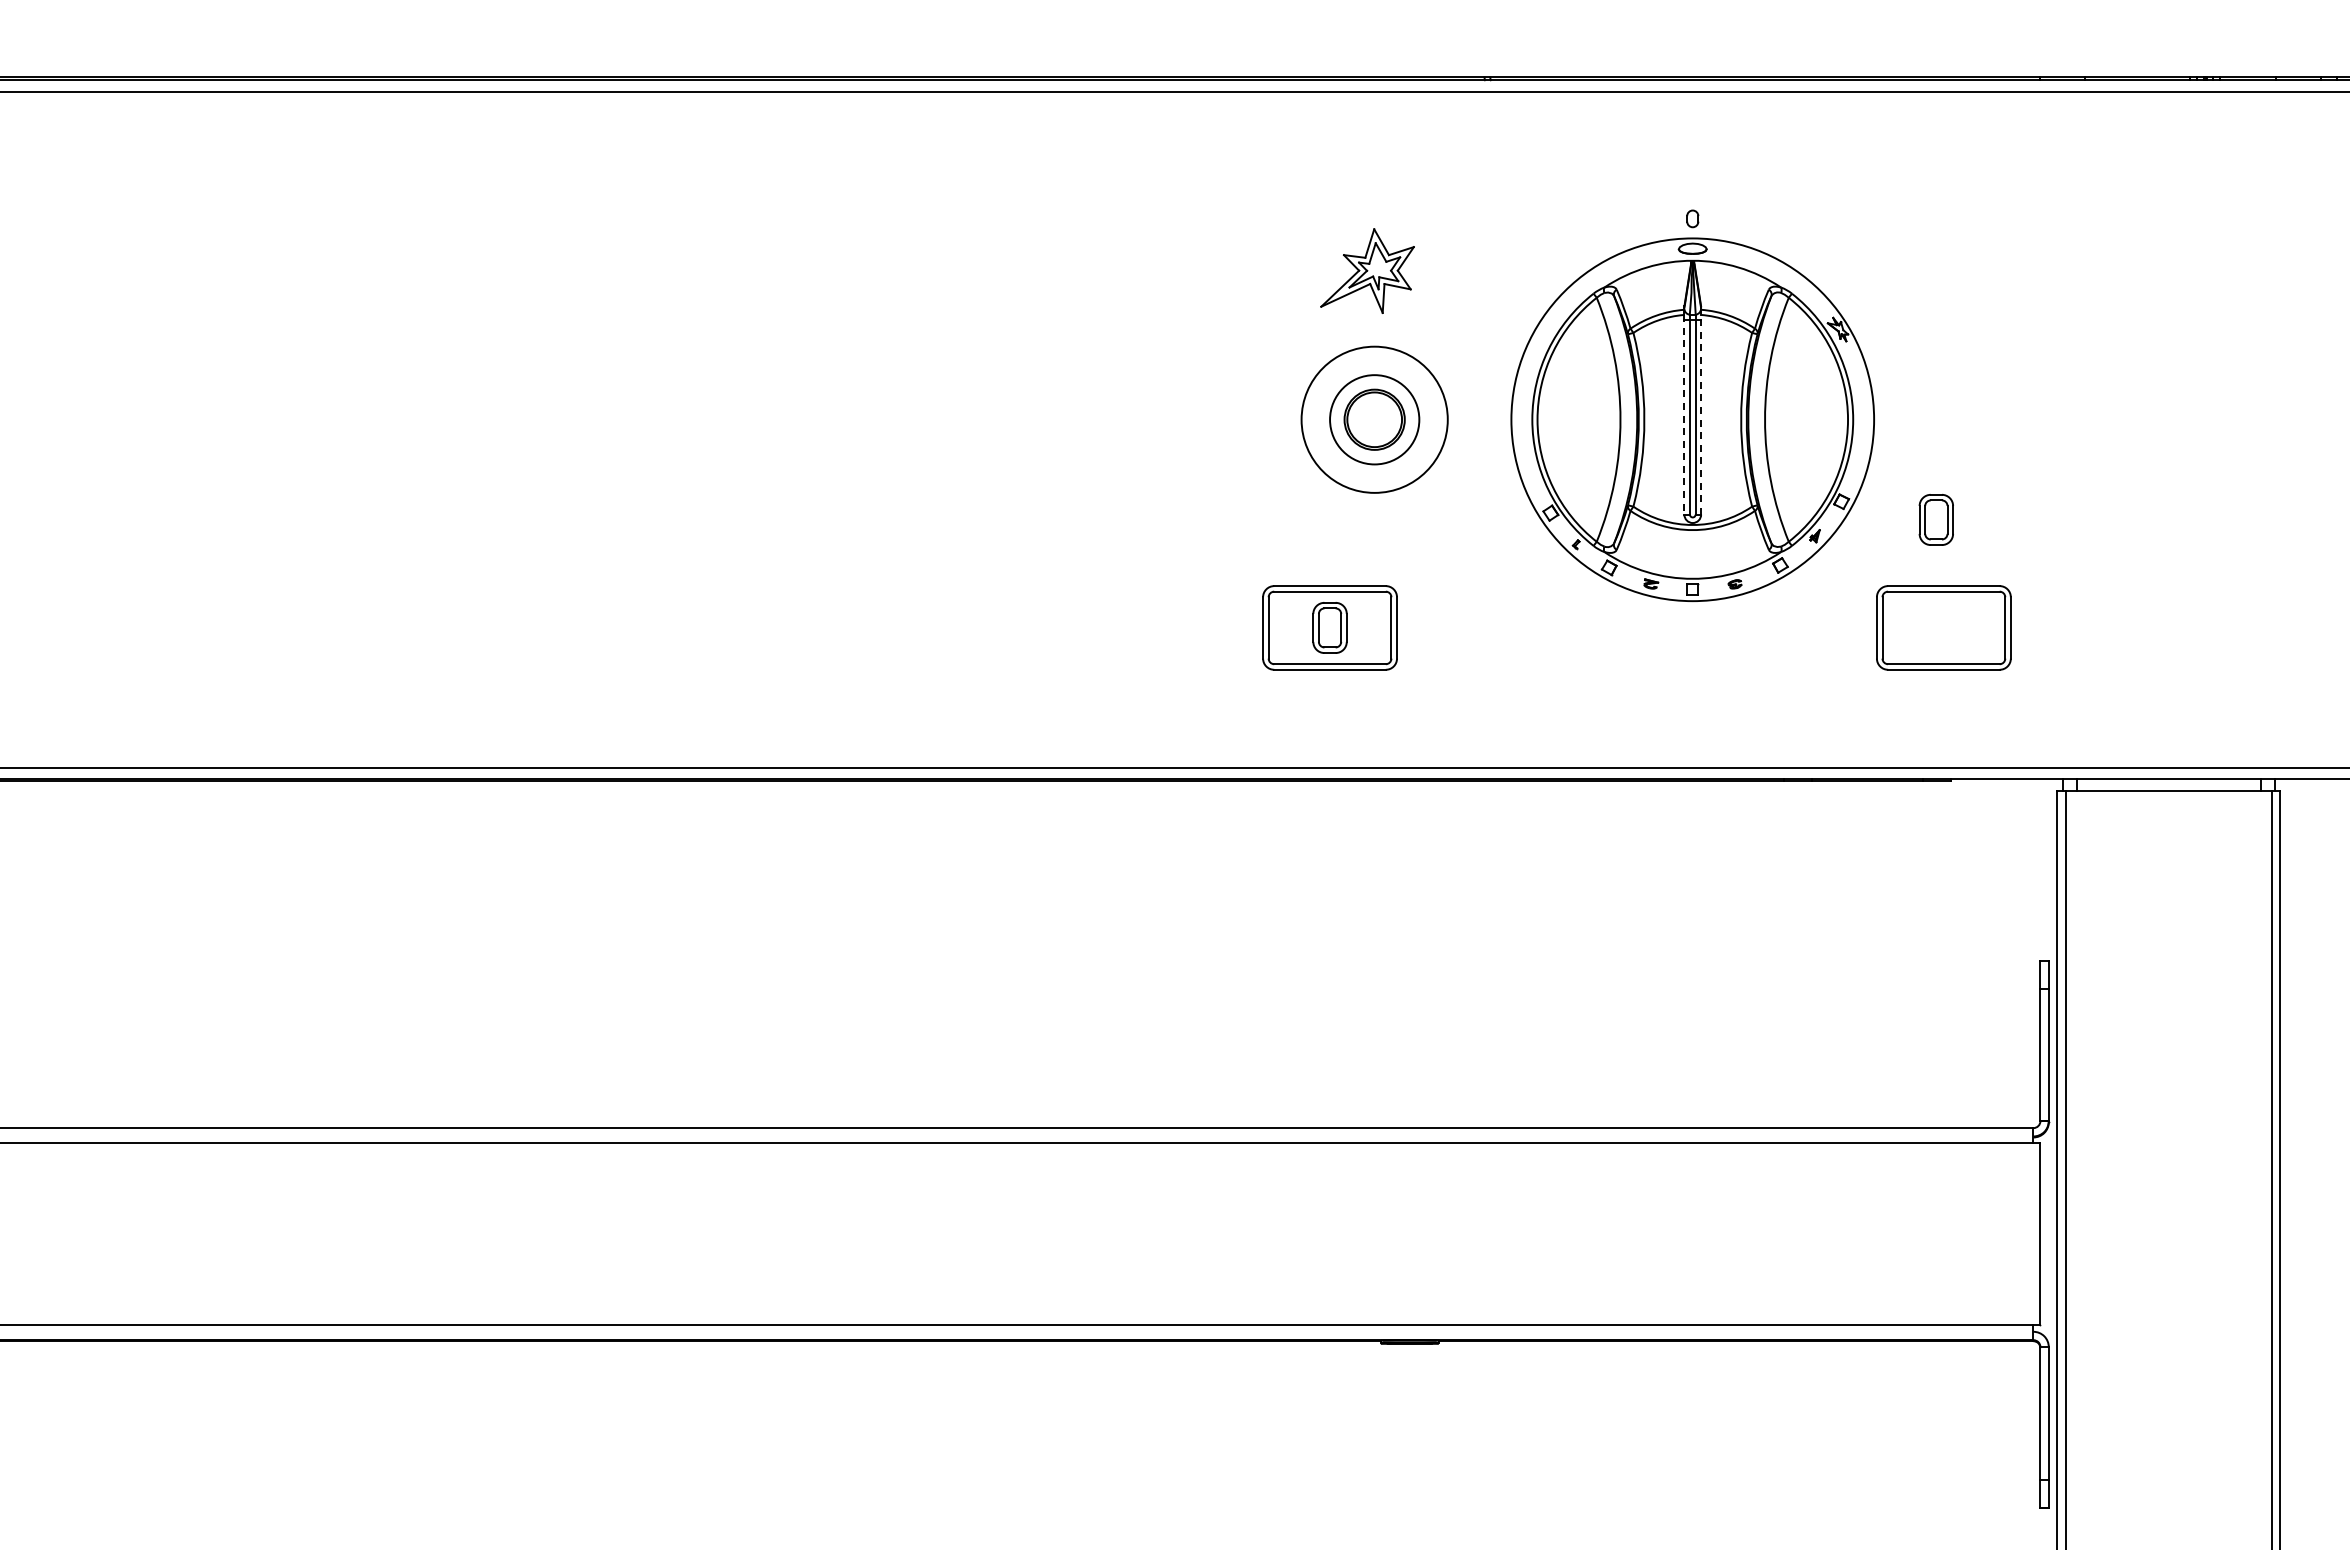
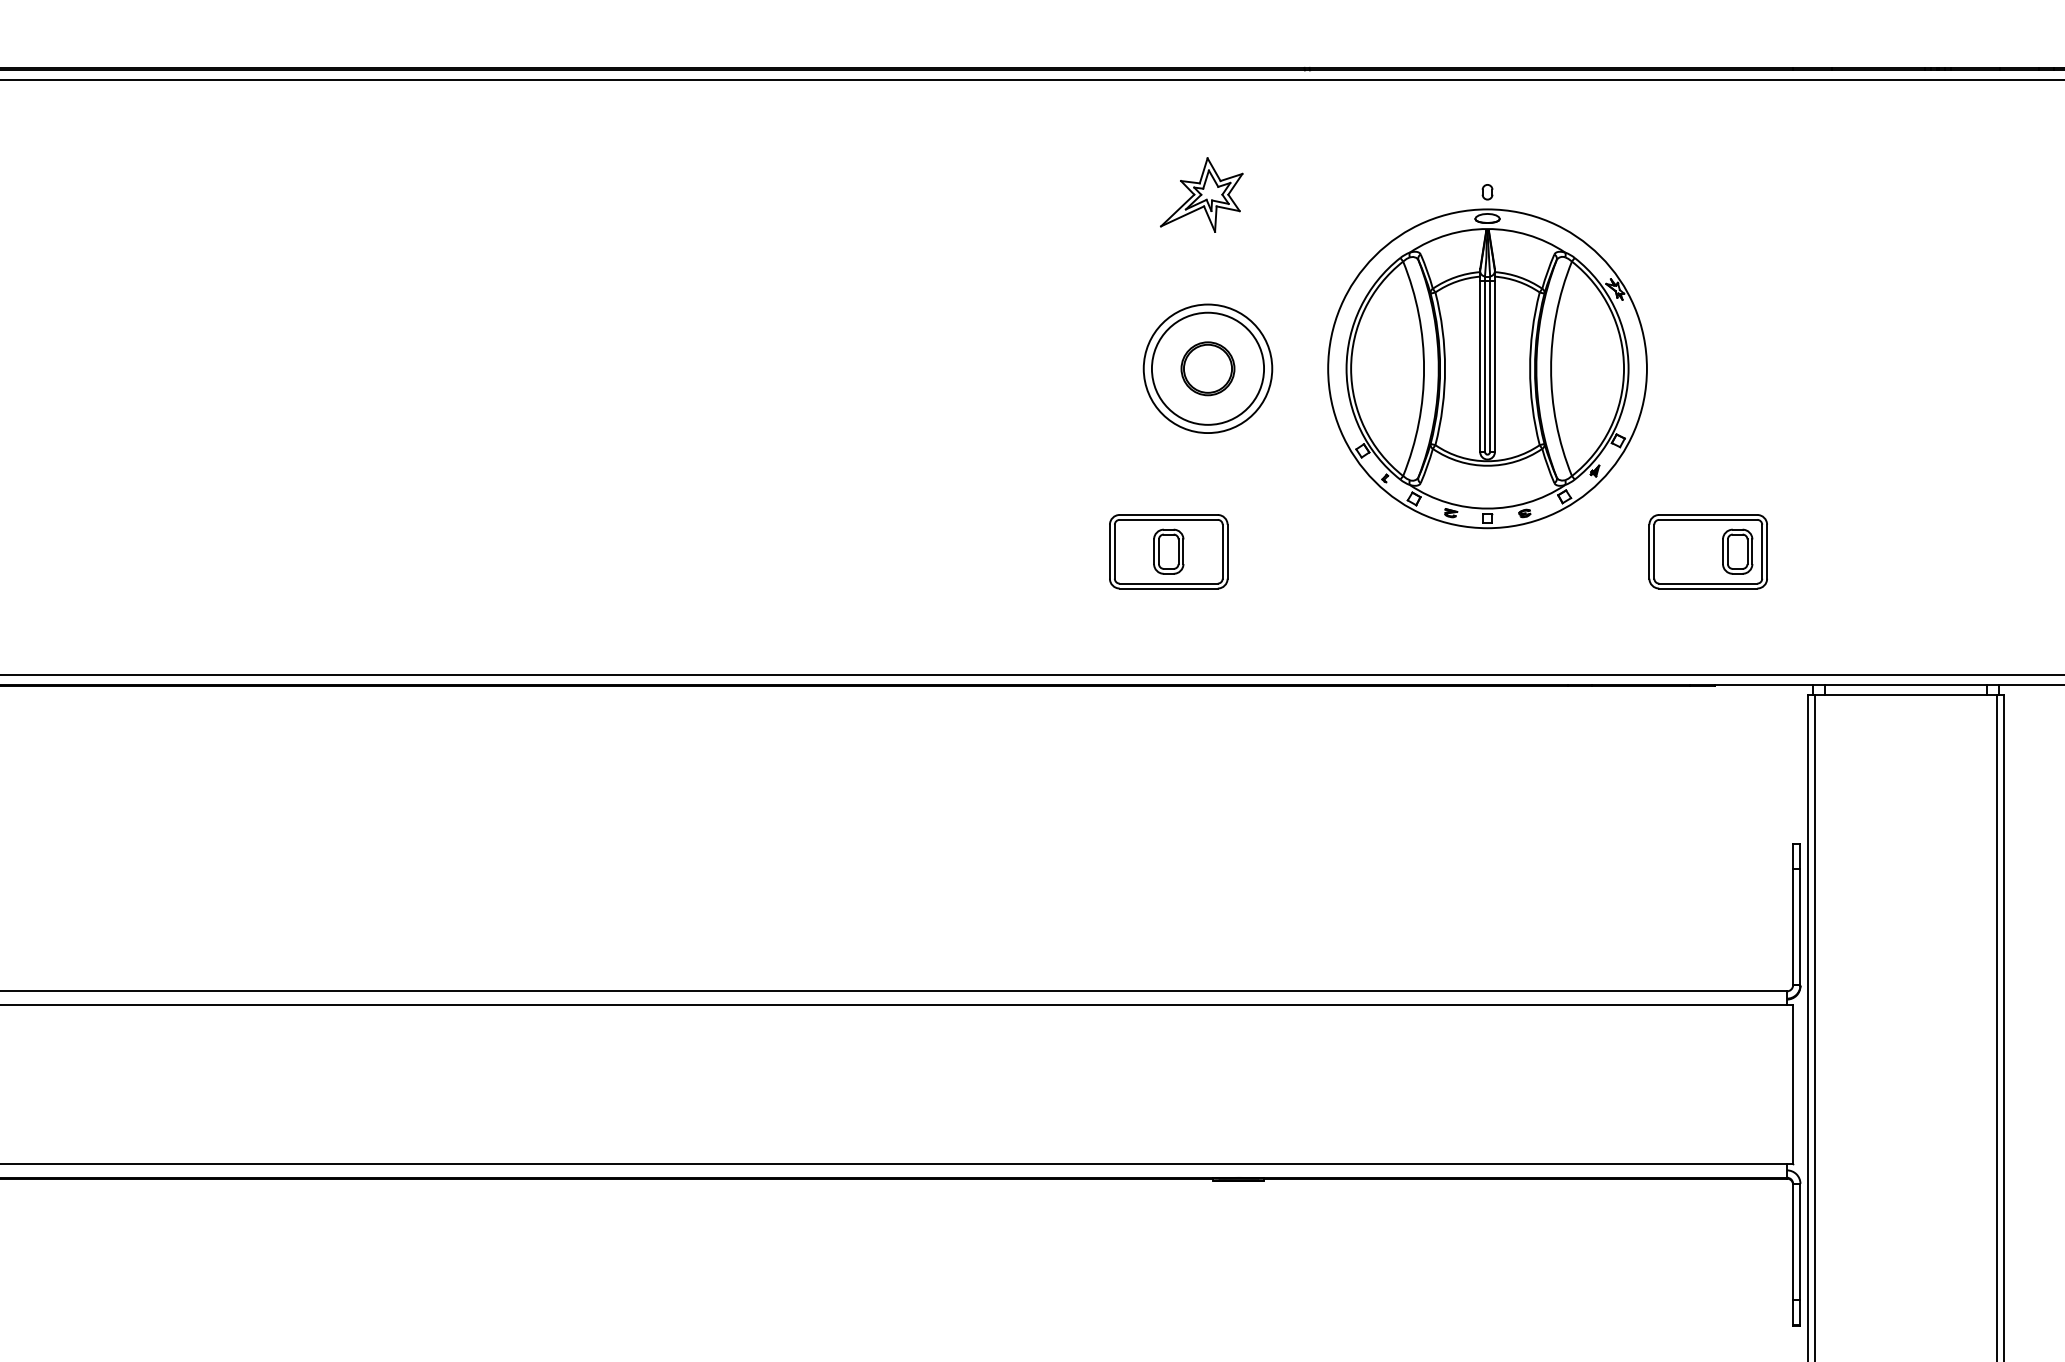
part: (1367, 270) -> (1201, 194), moved
line: (1684, 414) -> (1480, 364), dashed -> solid
line: (1701, 414) -> (1495, 364), dashed -> solid
circle: (1374, 419) -> (1207, 368), size x1.43
part: (1935, 519) -> (1736, 551), moved

